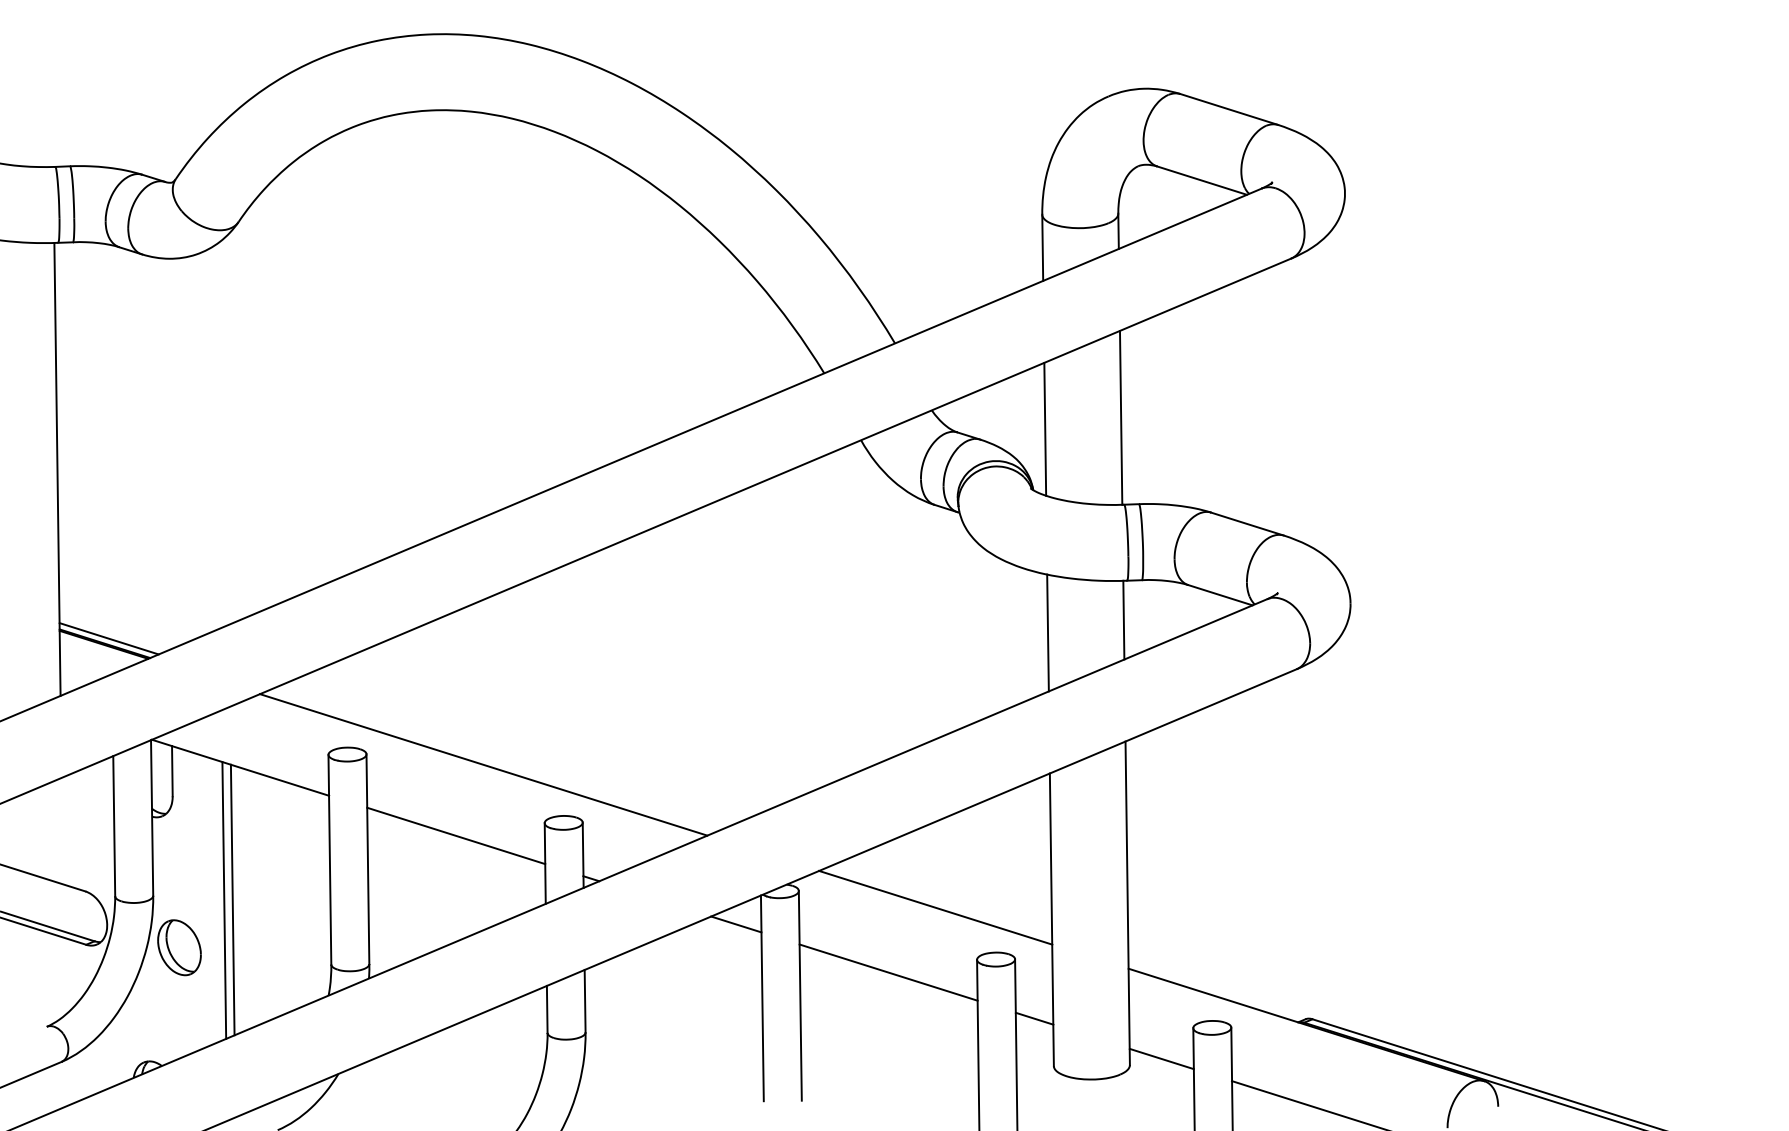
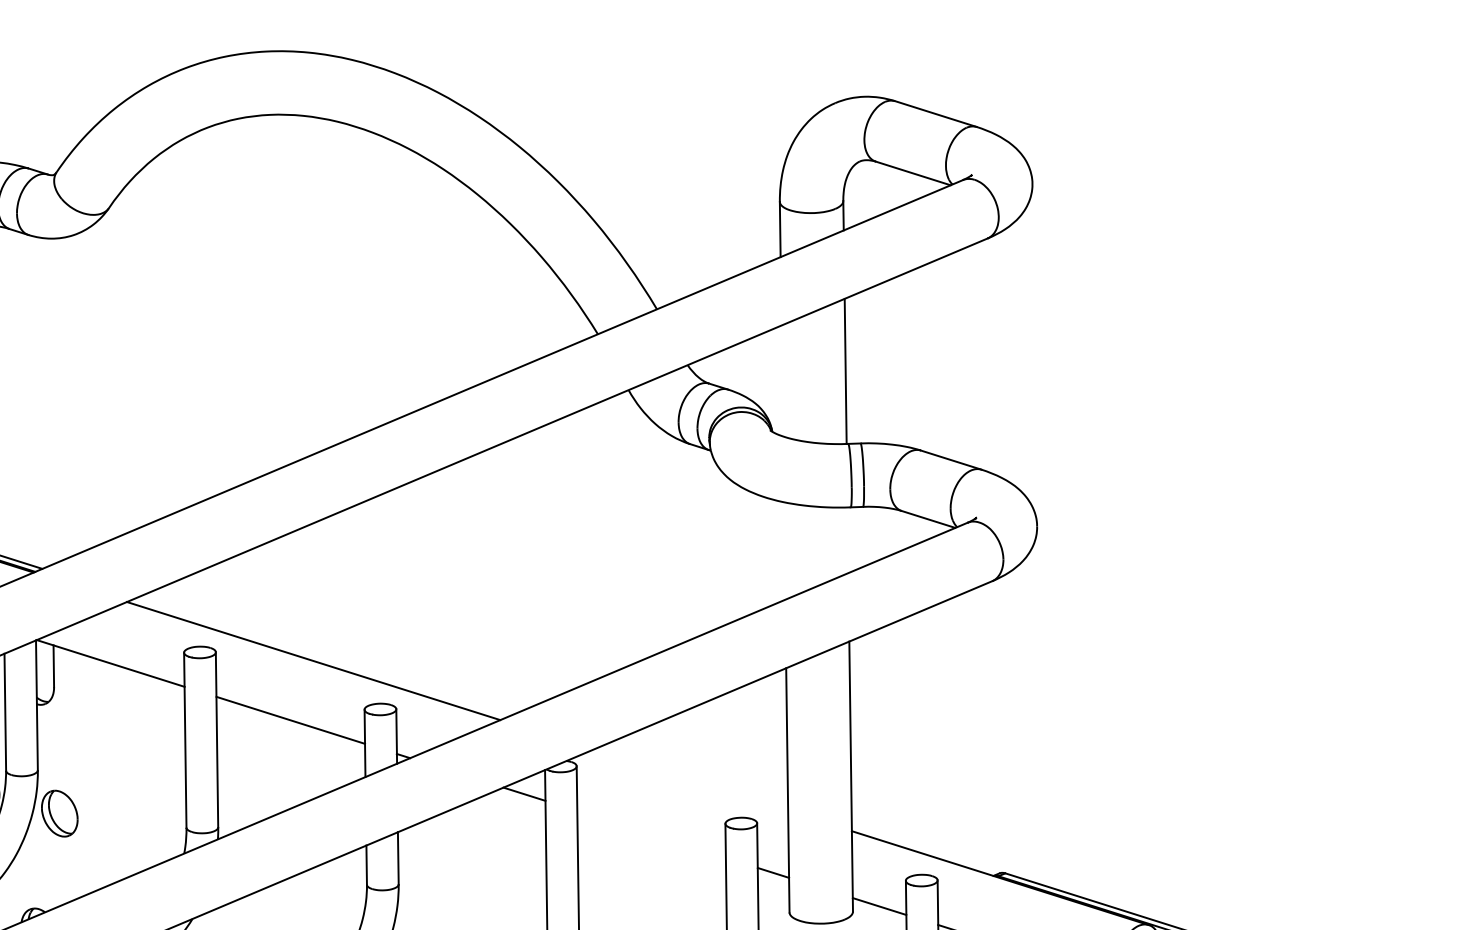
line: (1045, 428) -> (782, 380), removed
line: (1123, 619) -> (847, 539), removed
line: (1047, 632) -> (784, 550), removed
line: (232, 899) -> (104, 773), removed
line: (224, 900) -> (97, 774), removed
line: (935, 907) -> (690, 780), removed
line: (888, 972) -> (651, 834), removed

